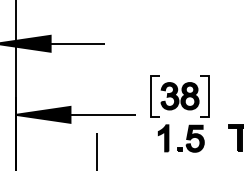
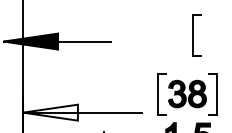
line: (186, 37) -> (193, 35), added
fill: (42, 114) -> (49, 112), removed

